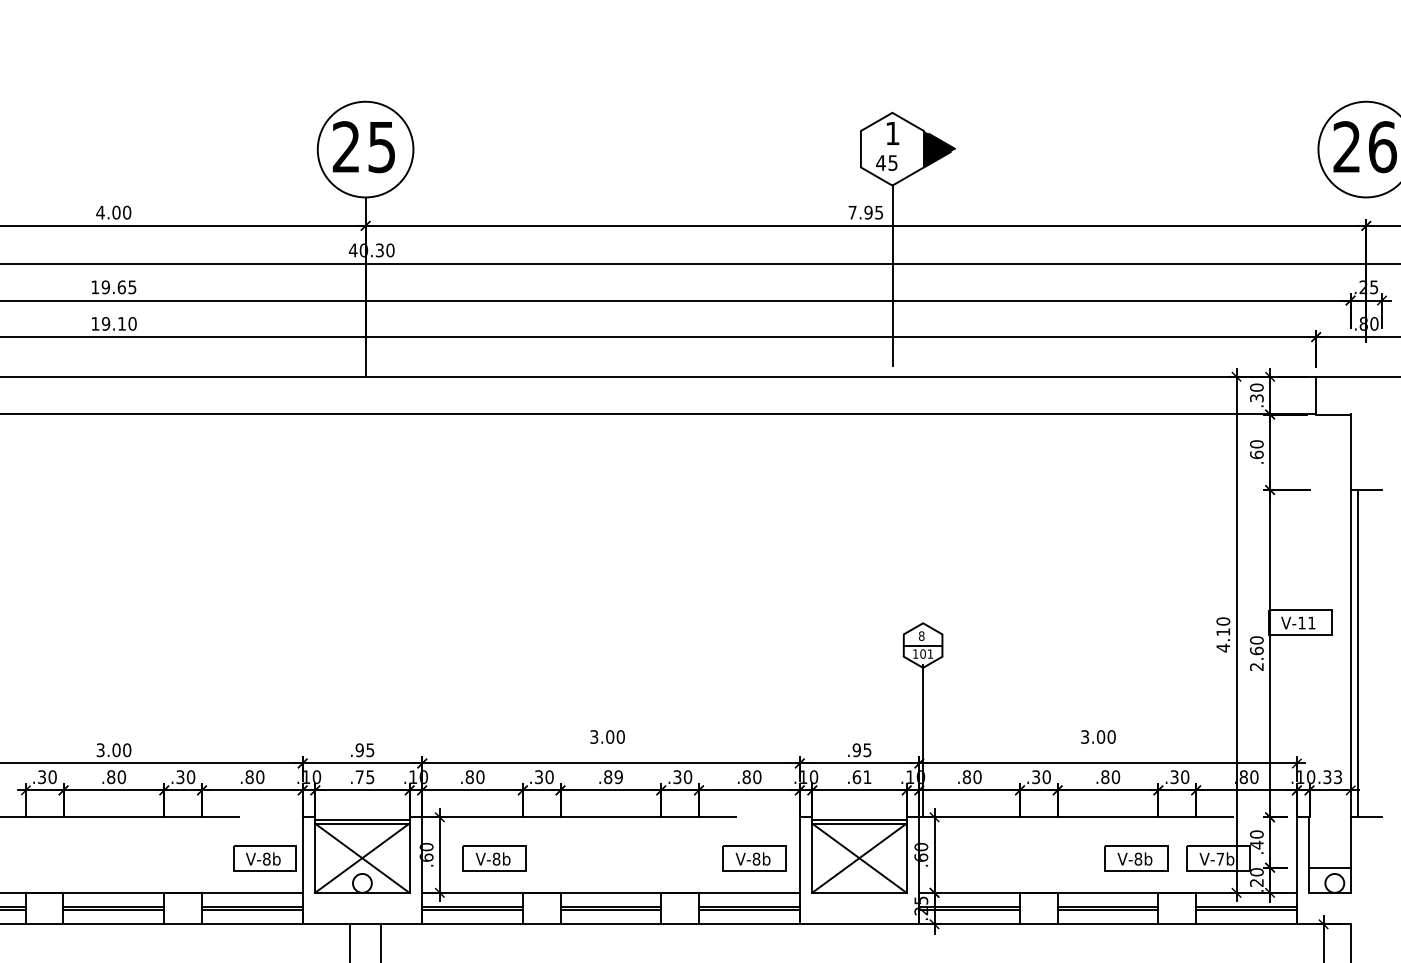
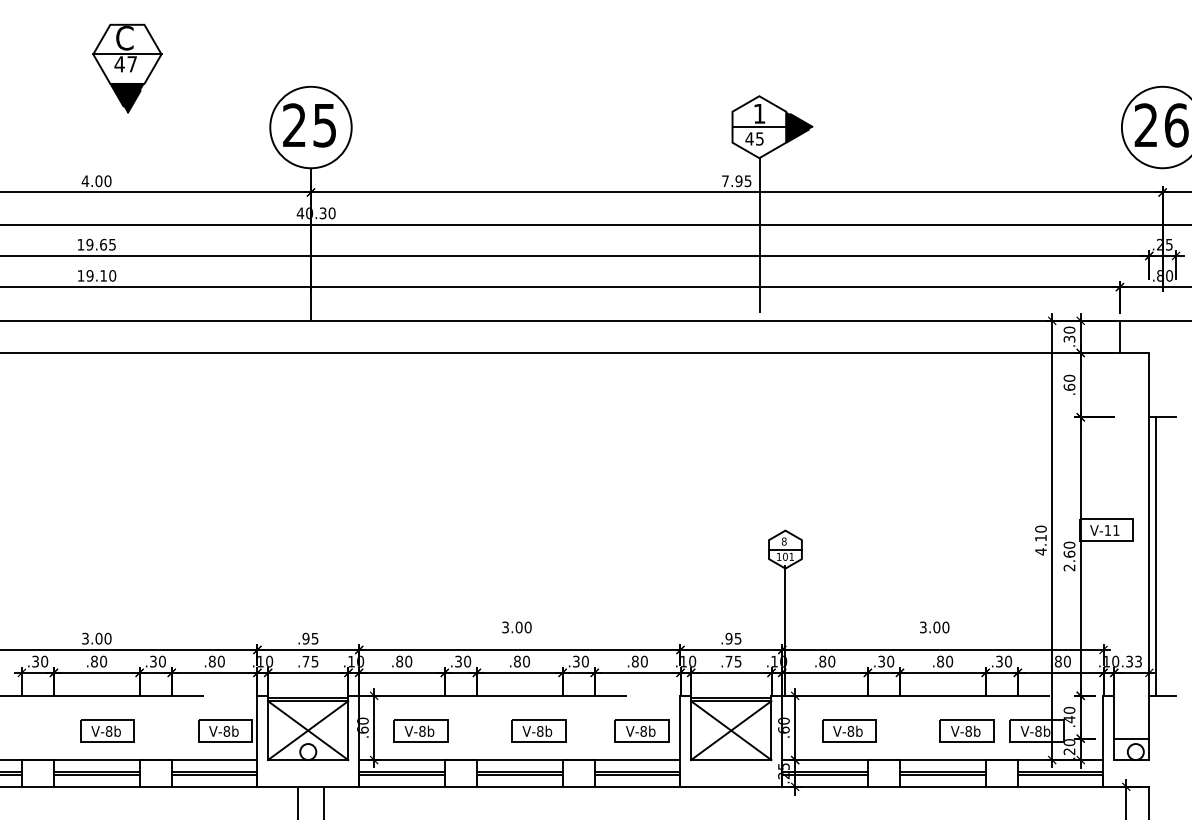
part: (150, 80) -> (127, 68), added
line: (892, 149) -> (759, 127), added
text: (618, 777) -> (526, 661), .89 -> .80
text: (862, 777) -> (733, 661), .61 -> .75
part: (126, 858) -> (107, 730), added
part: (632, 858) -> (538, 730), added
part: (998, 858) -> (849, 730), added
text: (1220, 859) -> (1038, 731), V-7b -> V-8b

